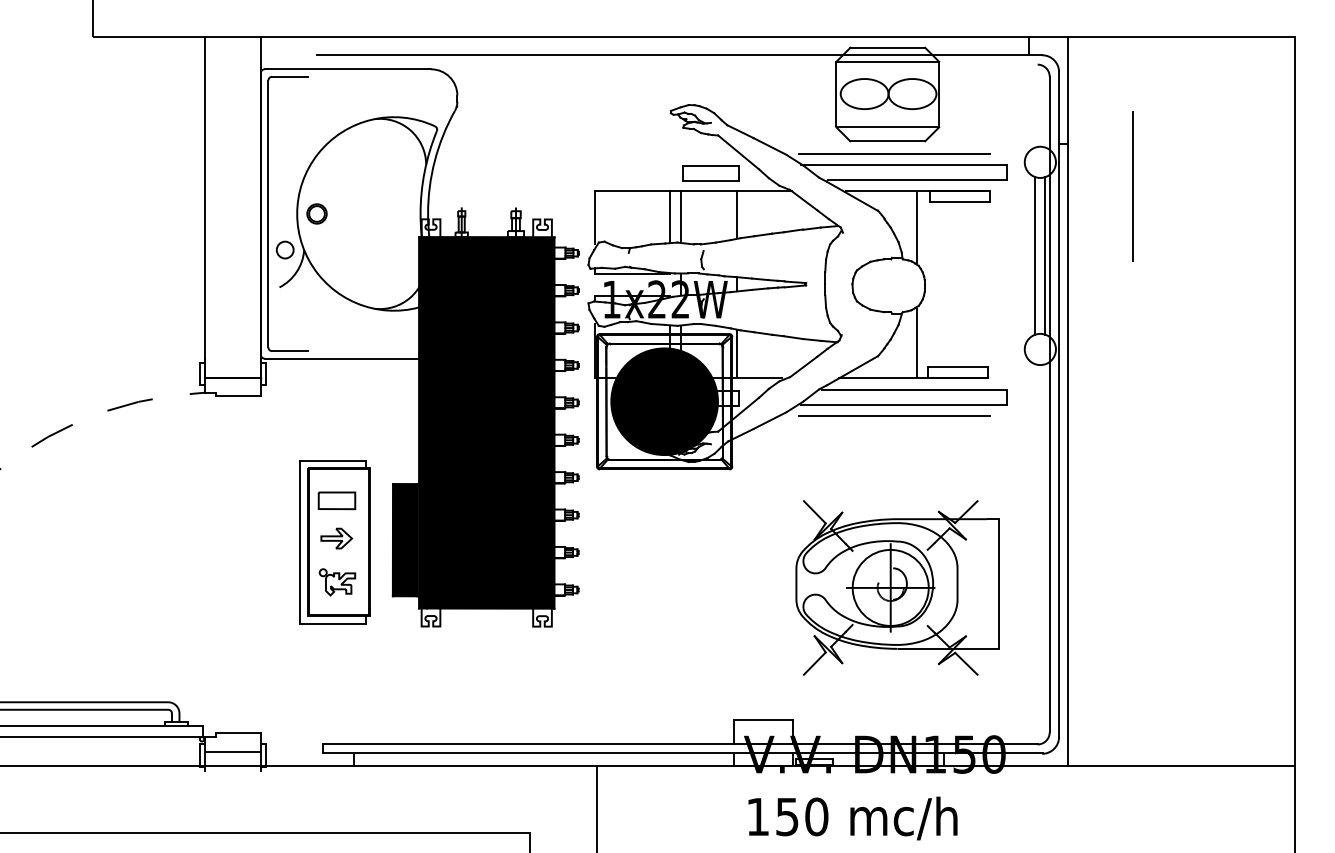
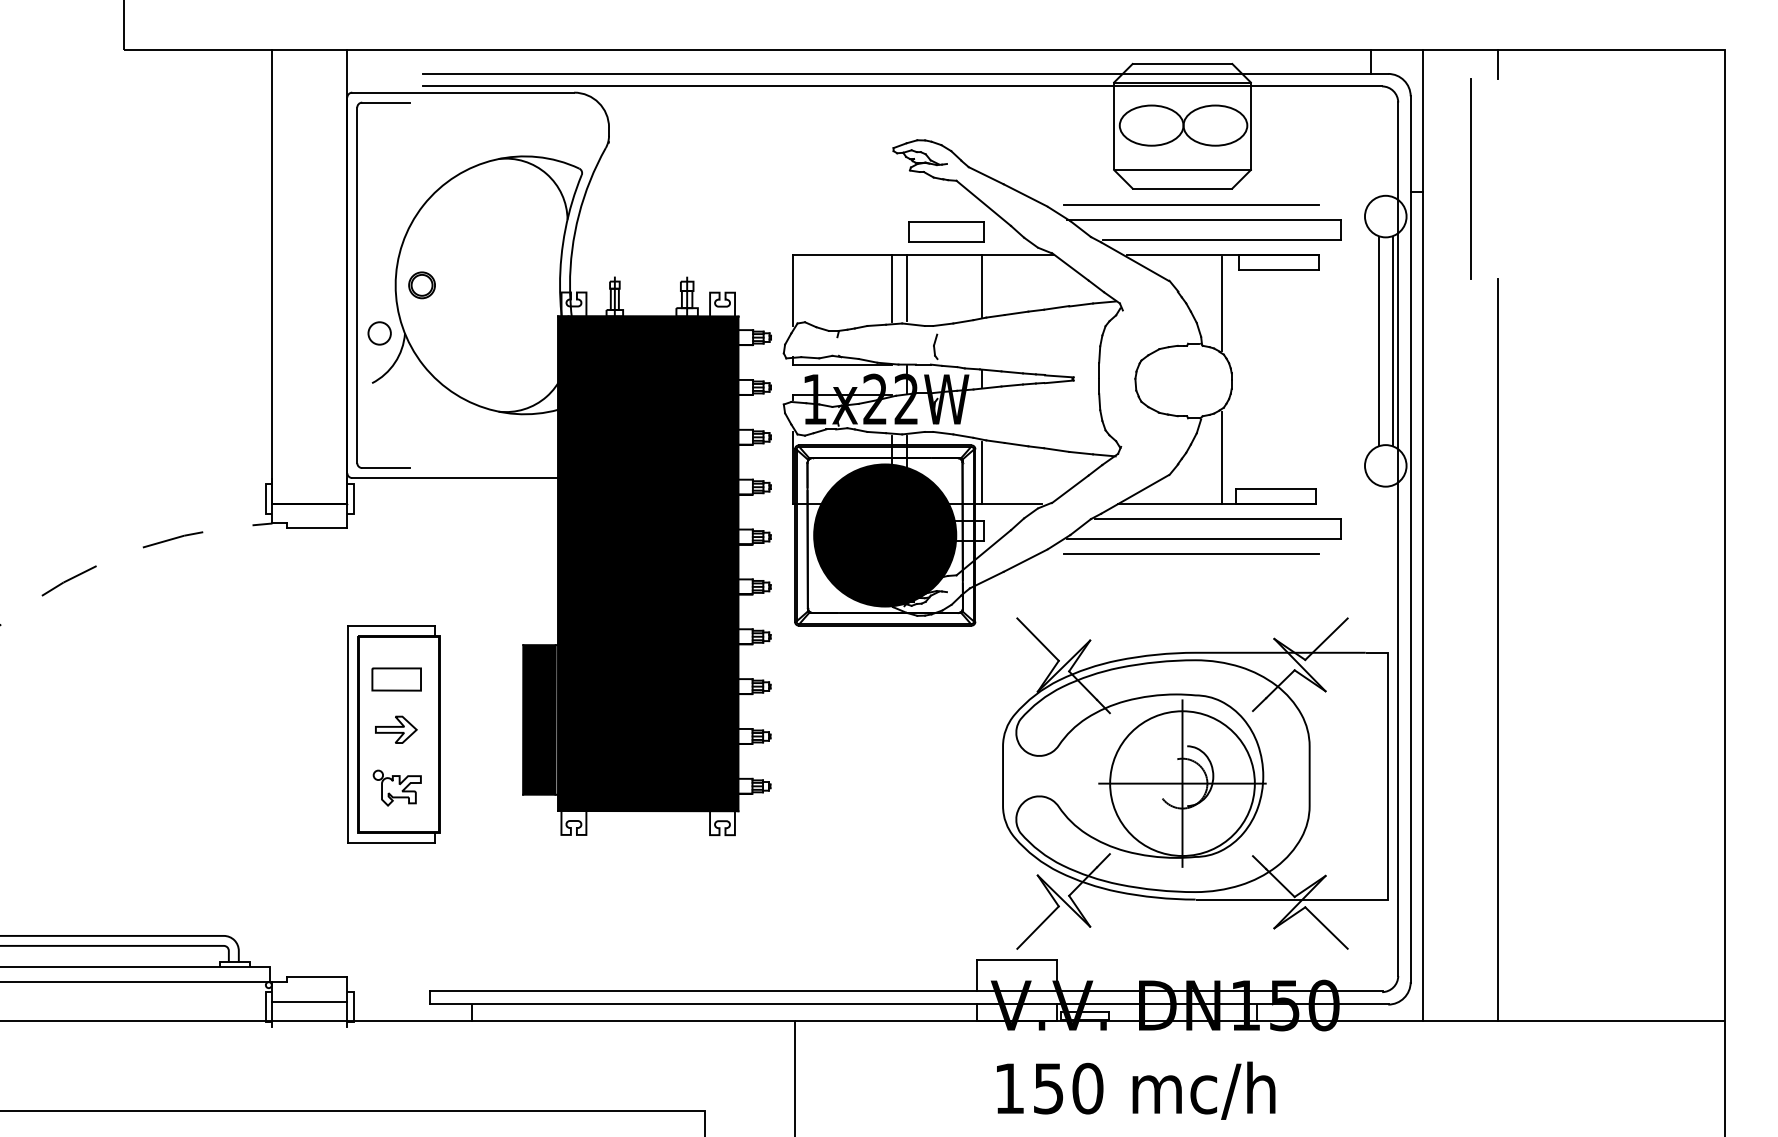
line: (1124, 48) -> (1497, 64), added
line: (677, 64) -> (902, 86), added
line: (1132, 186) -> (1470, 178), moved
line: (1124, 487) -> (1497, 649), added
part: (334, 542) -> (393, 734), moved
part: (897, 587) -> (1195, 783), size x1.43

